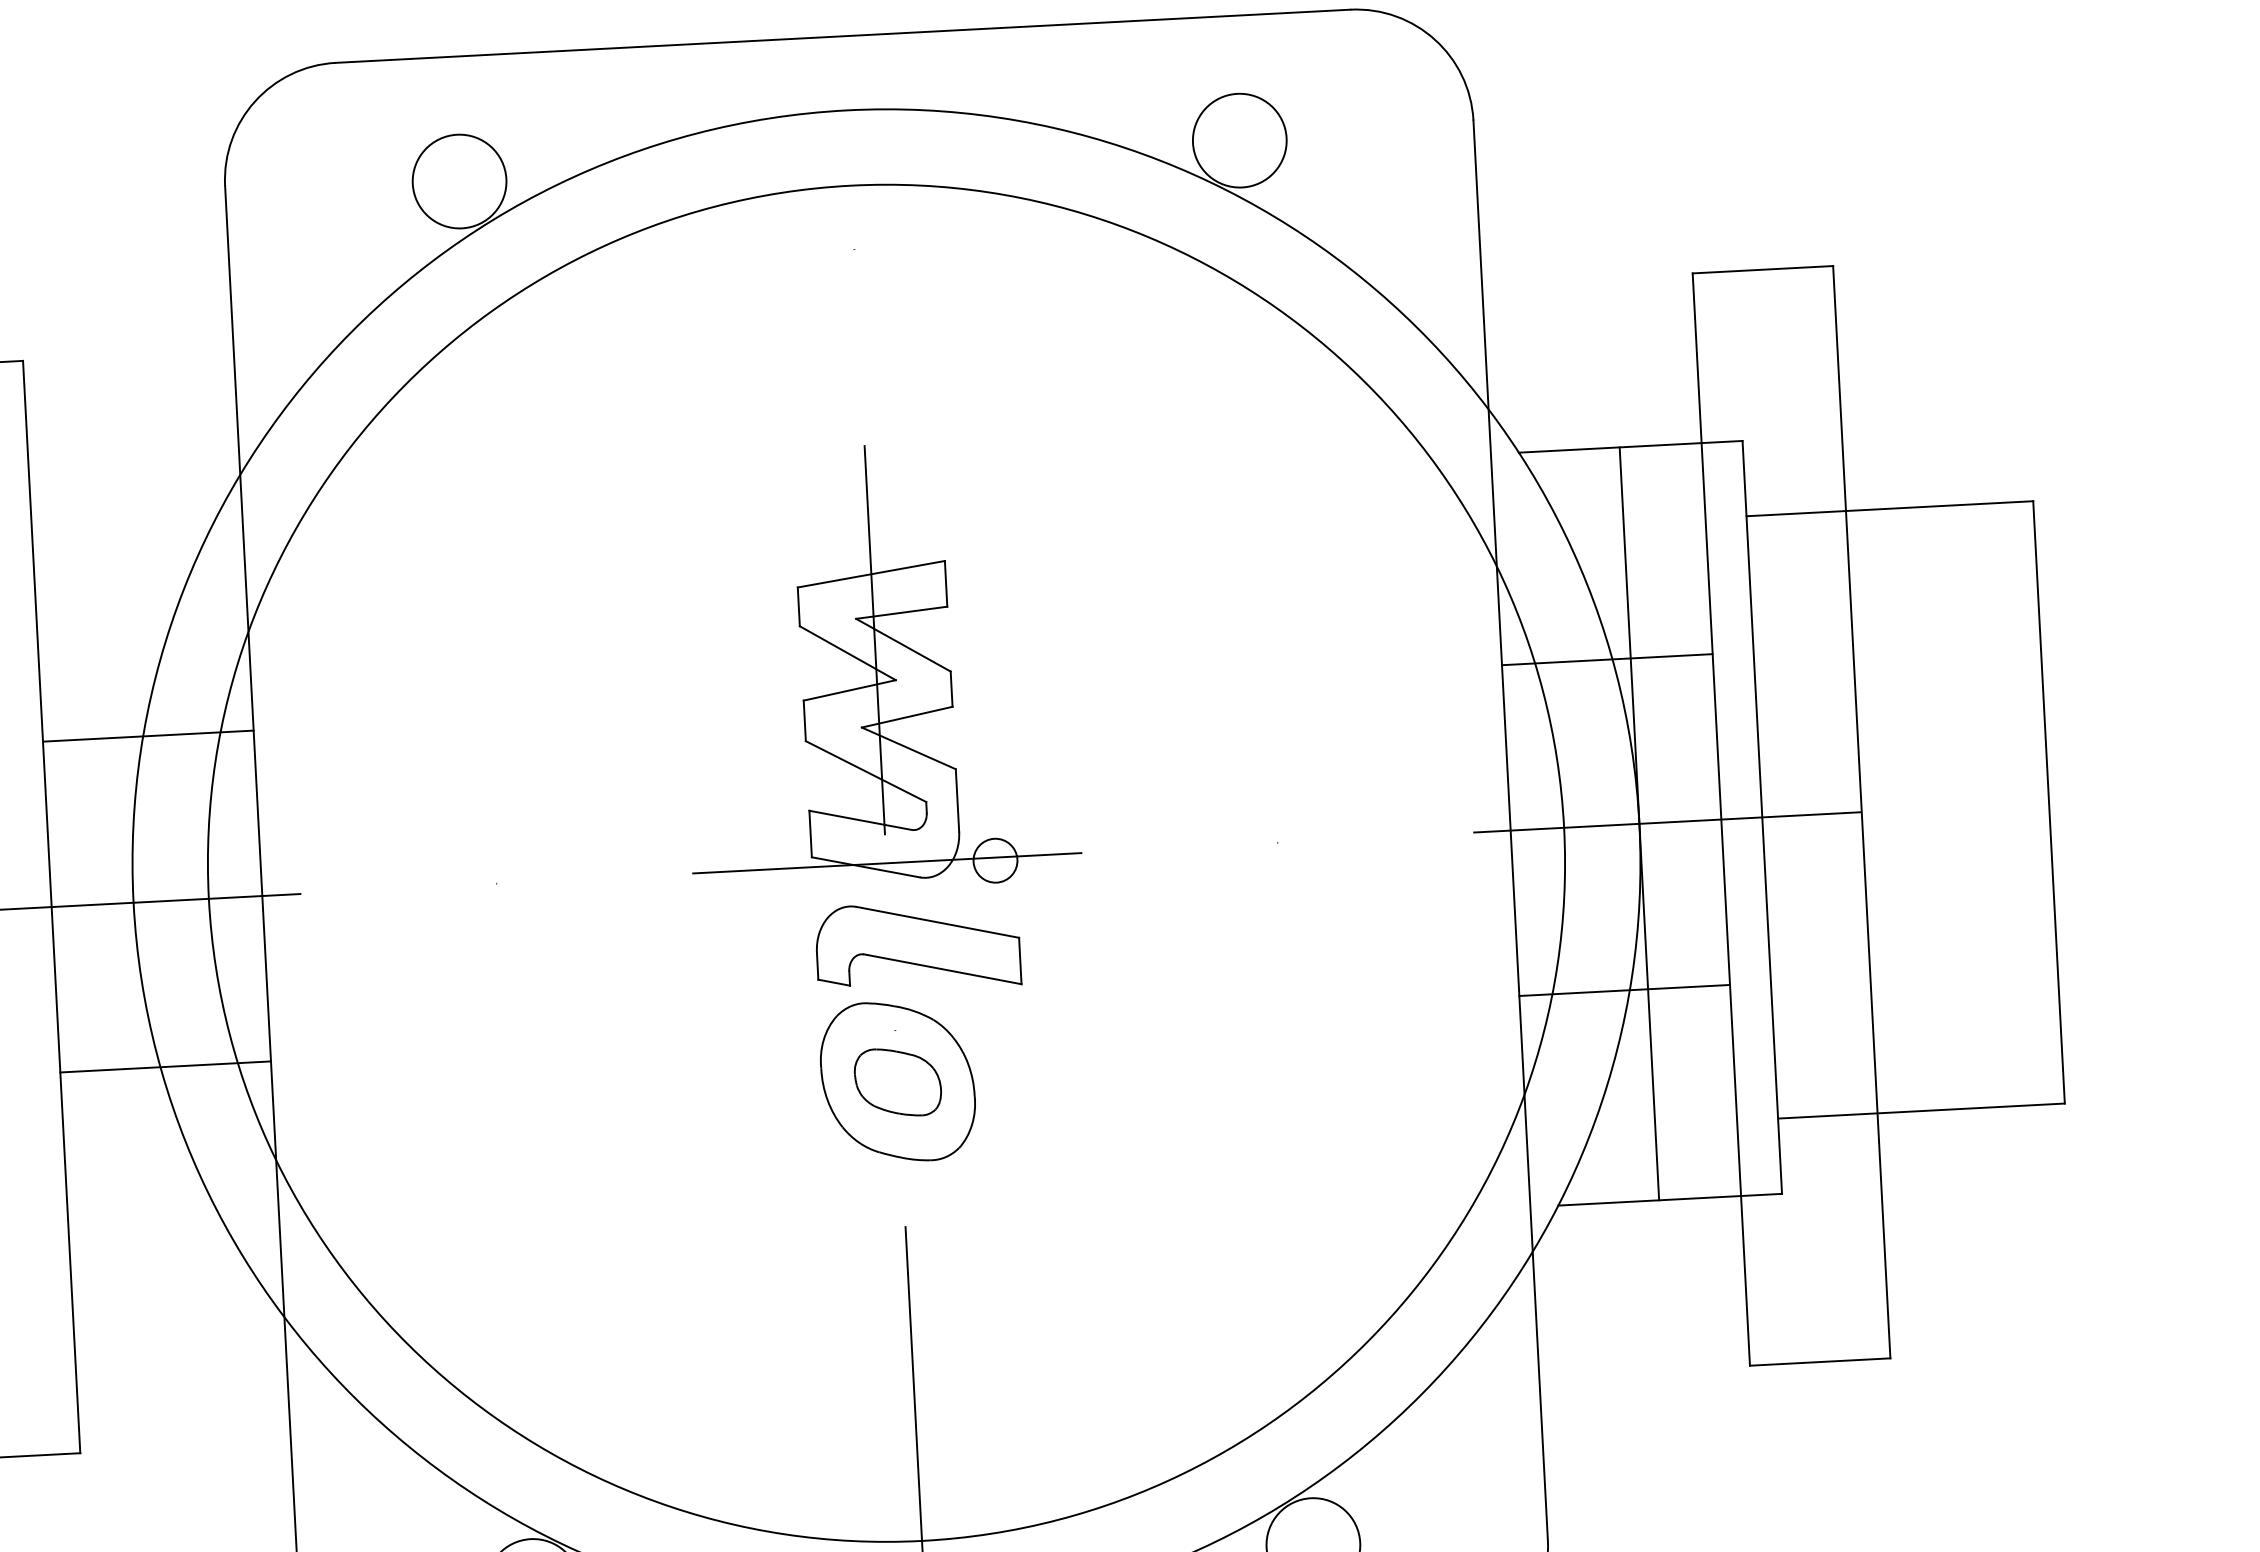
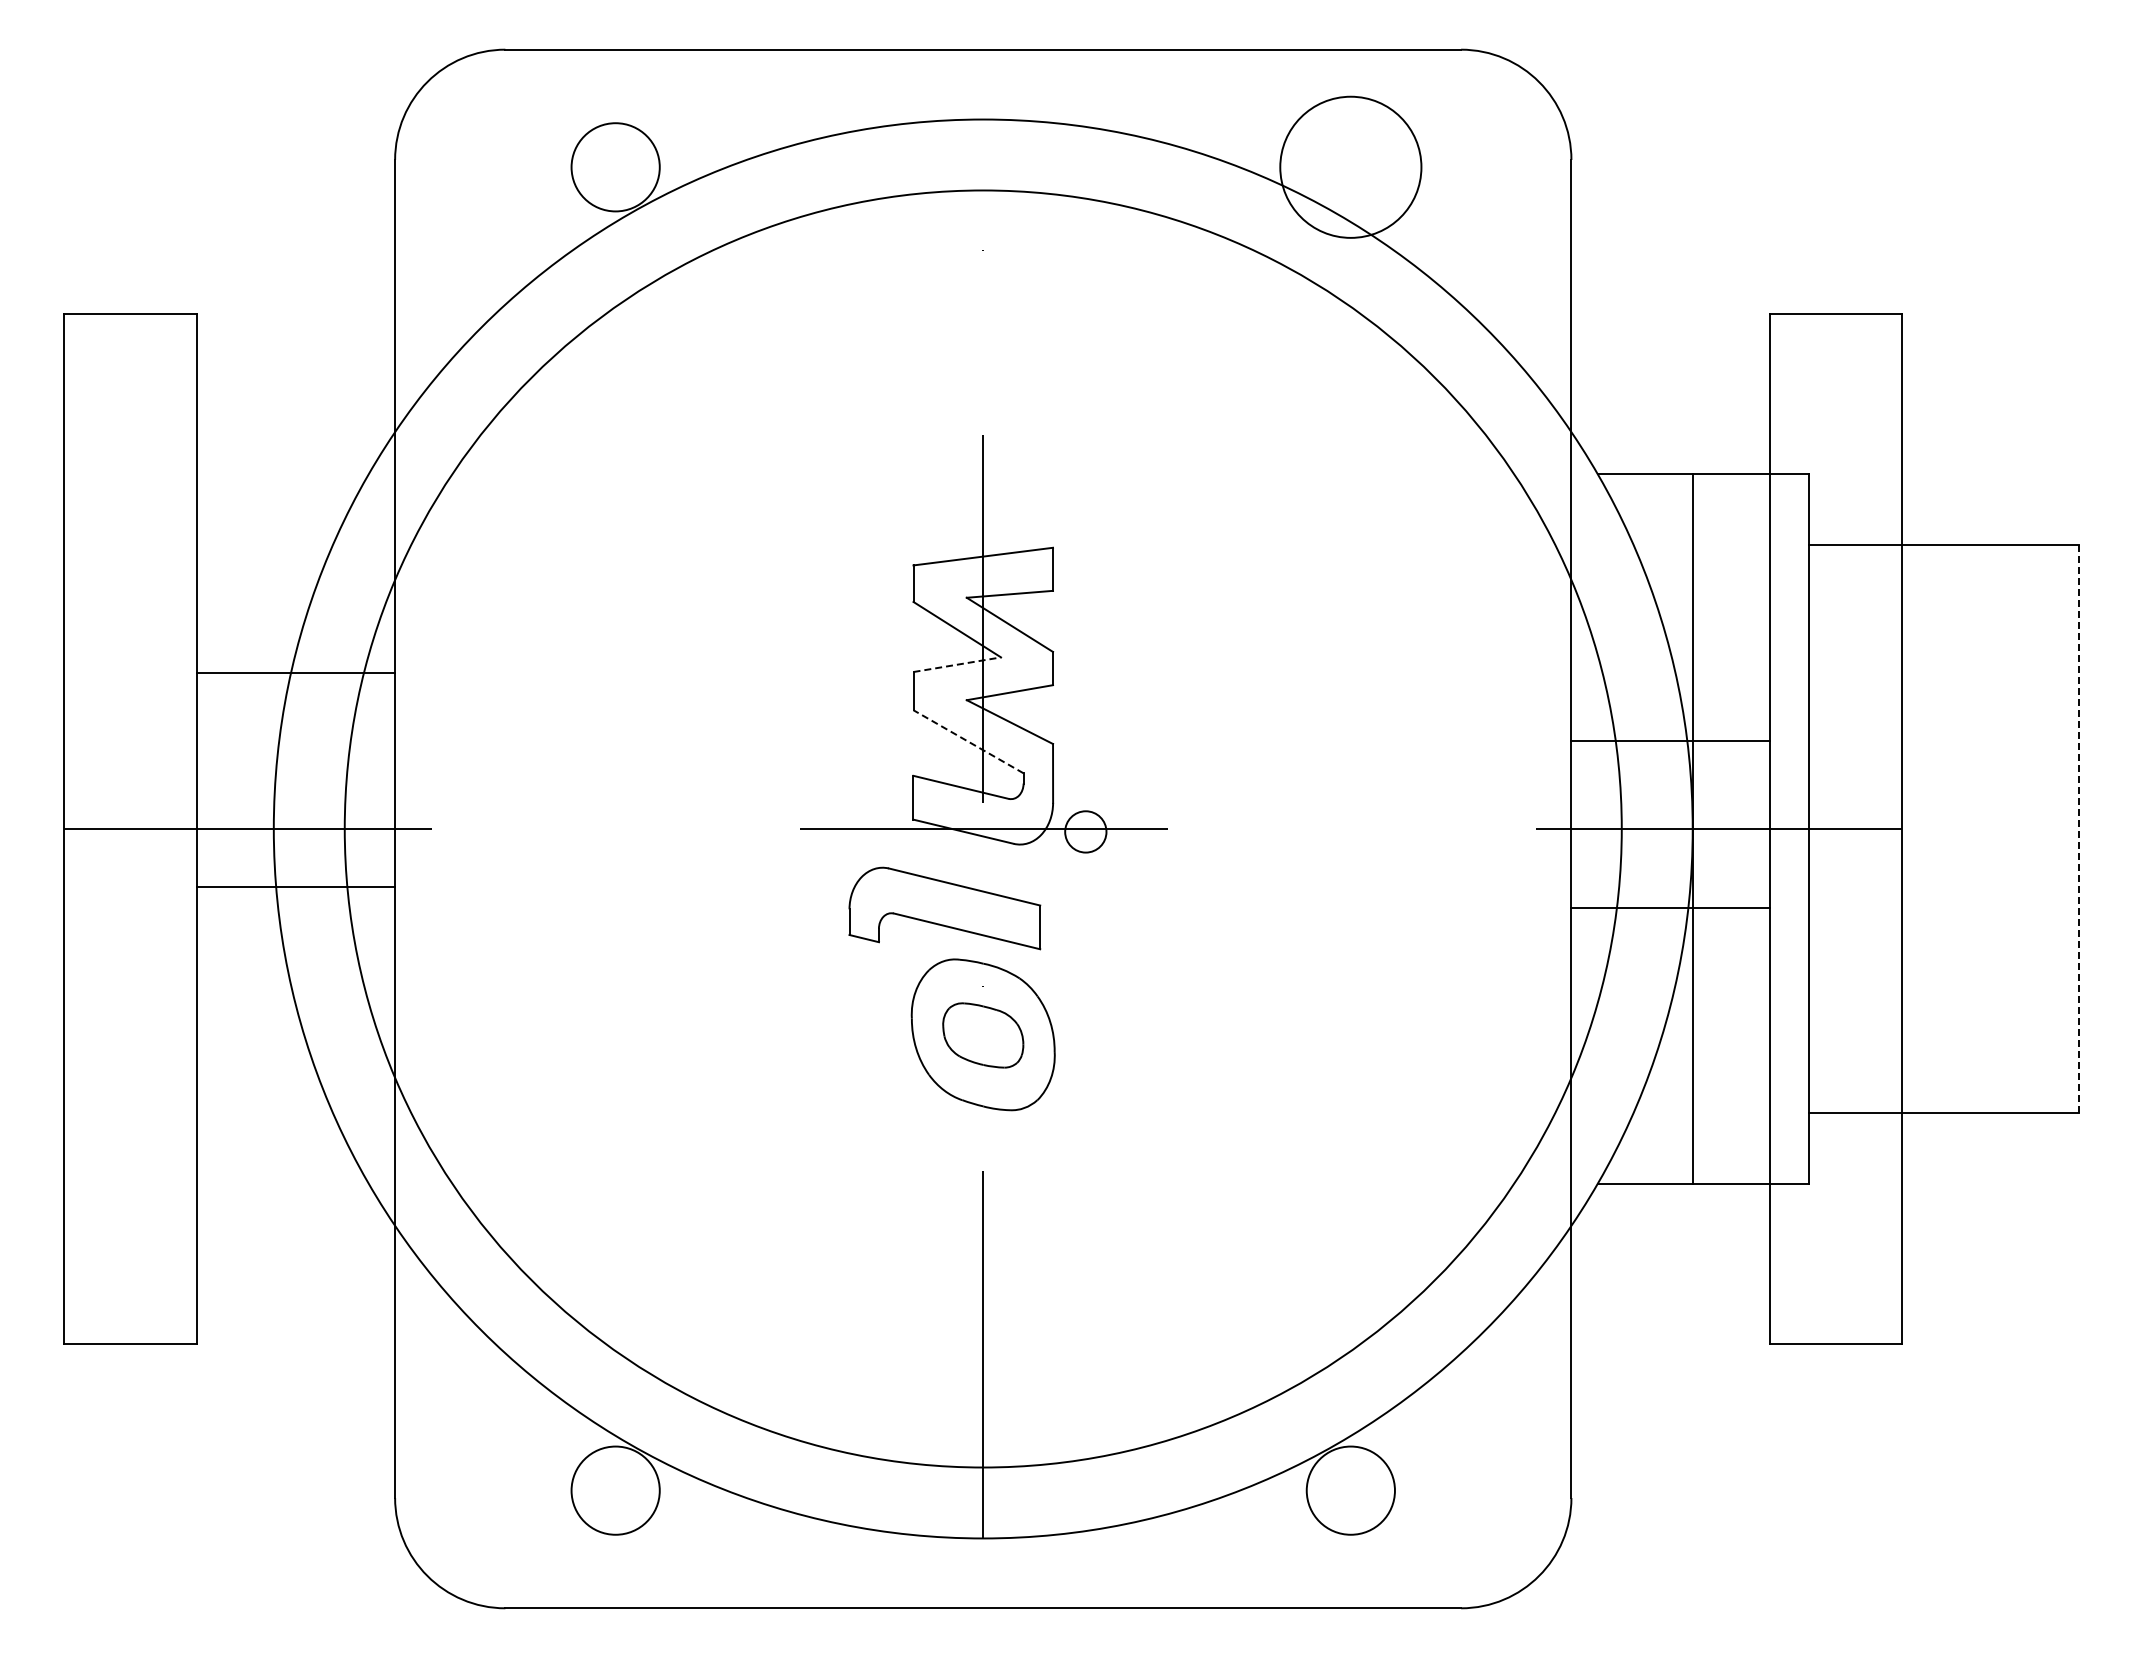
circle: (1239, 140) -> (1350, 167), size x1.6
line: (1607, 660) -> (1670, 741), moved
line: (850, 690) -> (957, 664), solid -> dashed
line: (865, 771) -> (968, 741), solid -> dashed
line: (2048, 802) -> (2078, 829), solid -> dashed
part: (917, 946) -> (944, 908), moved
line: (1624, 990) -> (1670, 907), moved
line: (165, 1066) -> (295, 886), moved

